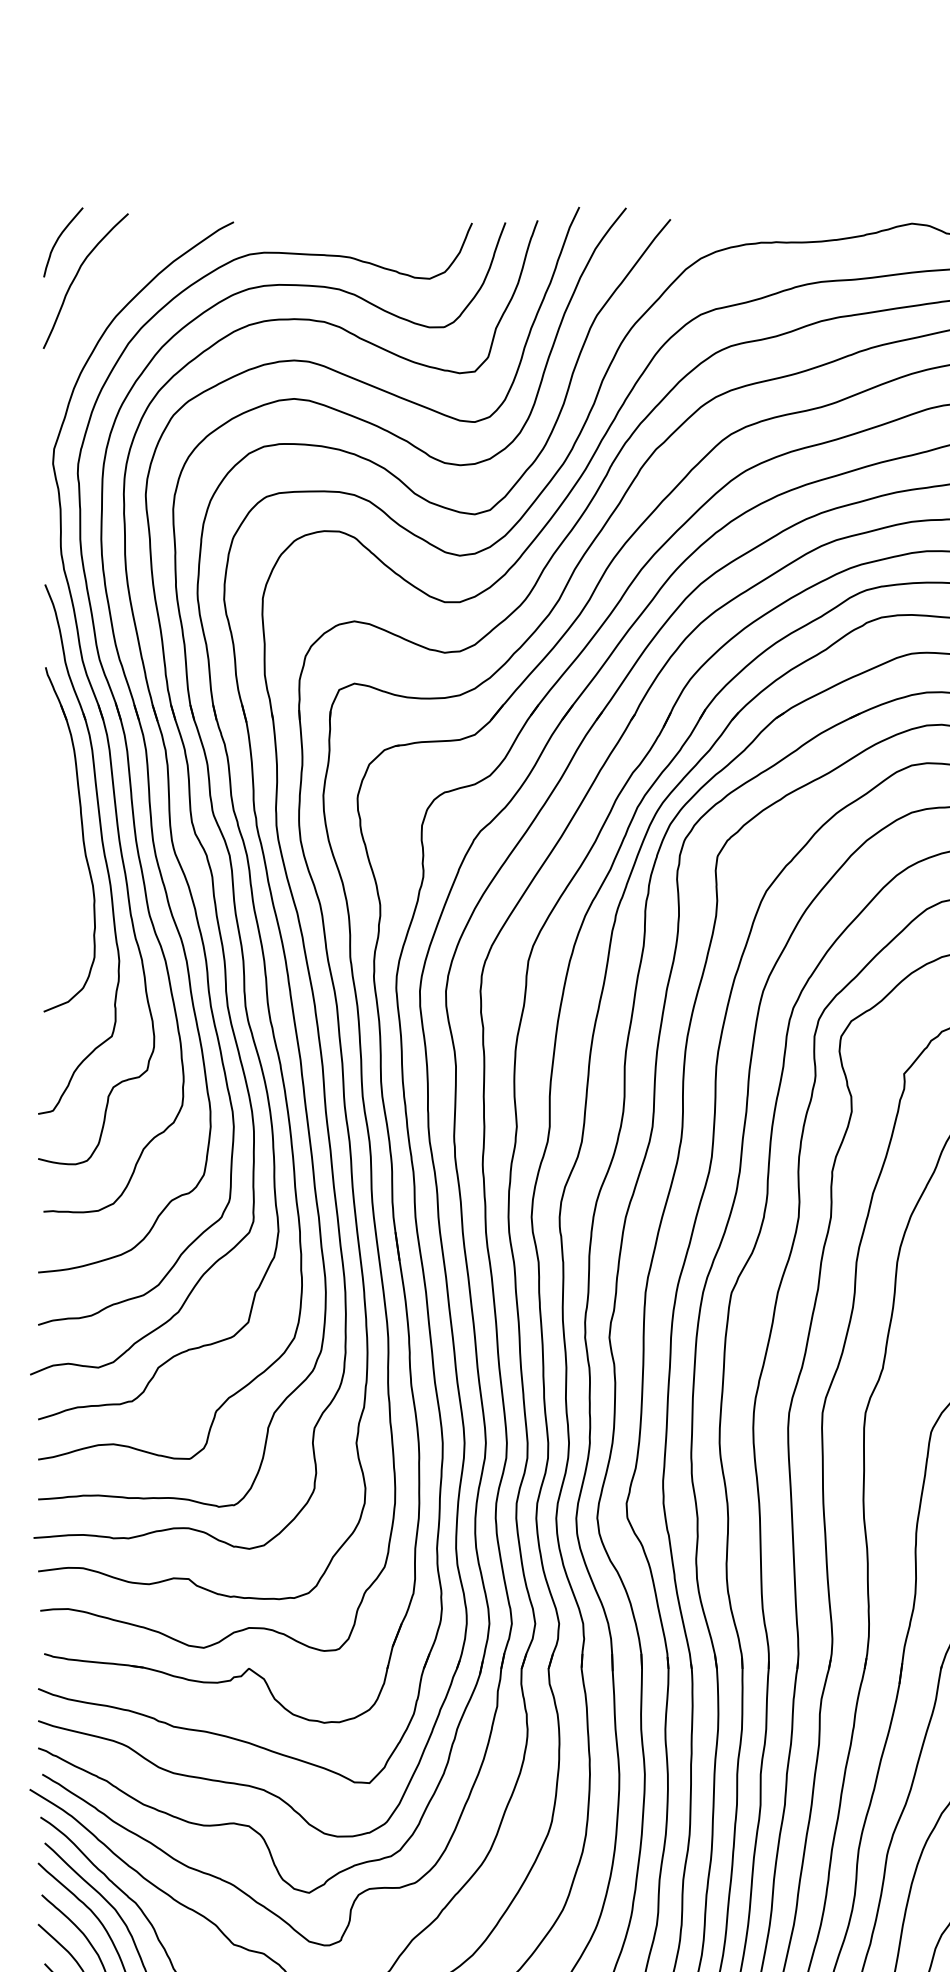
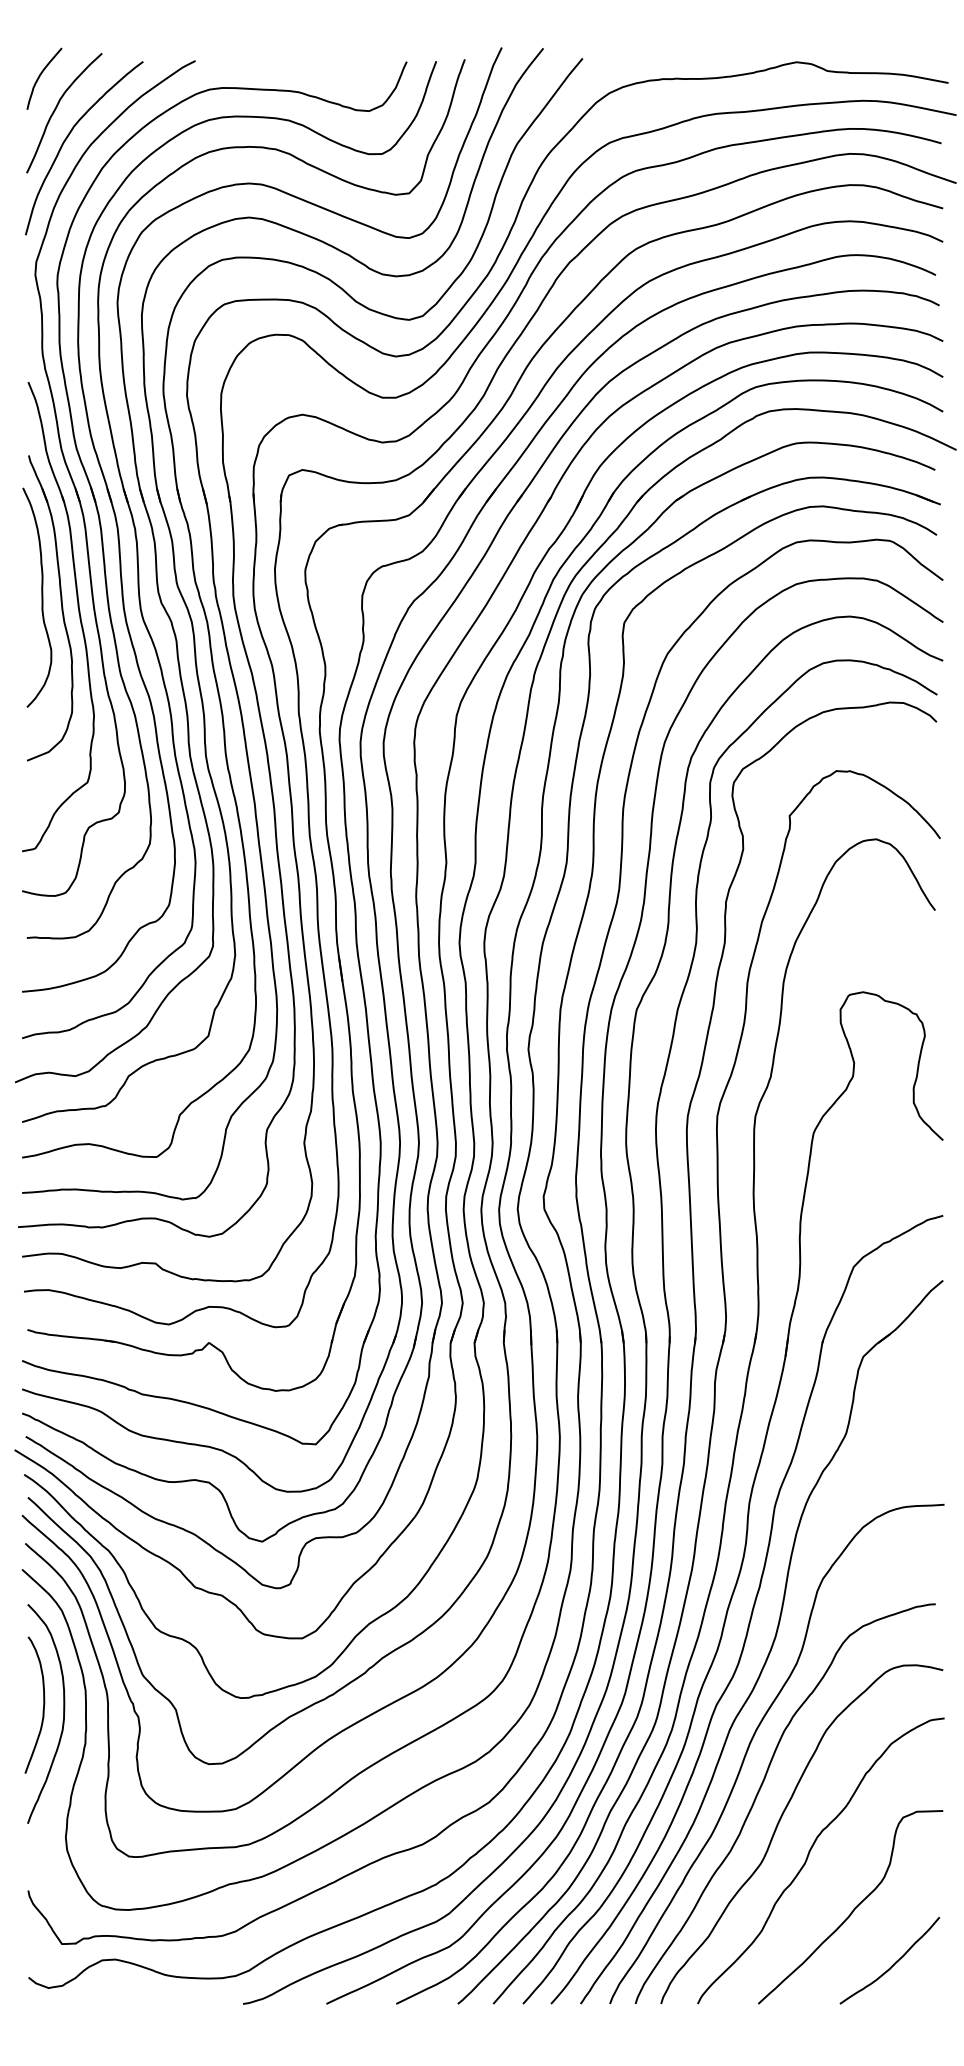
curve: (90, 308) -> (68, 137), added
curve: (59, 827) -> (41, 597), added

